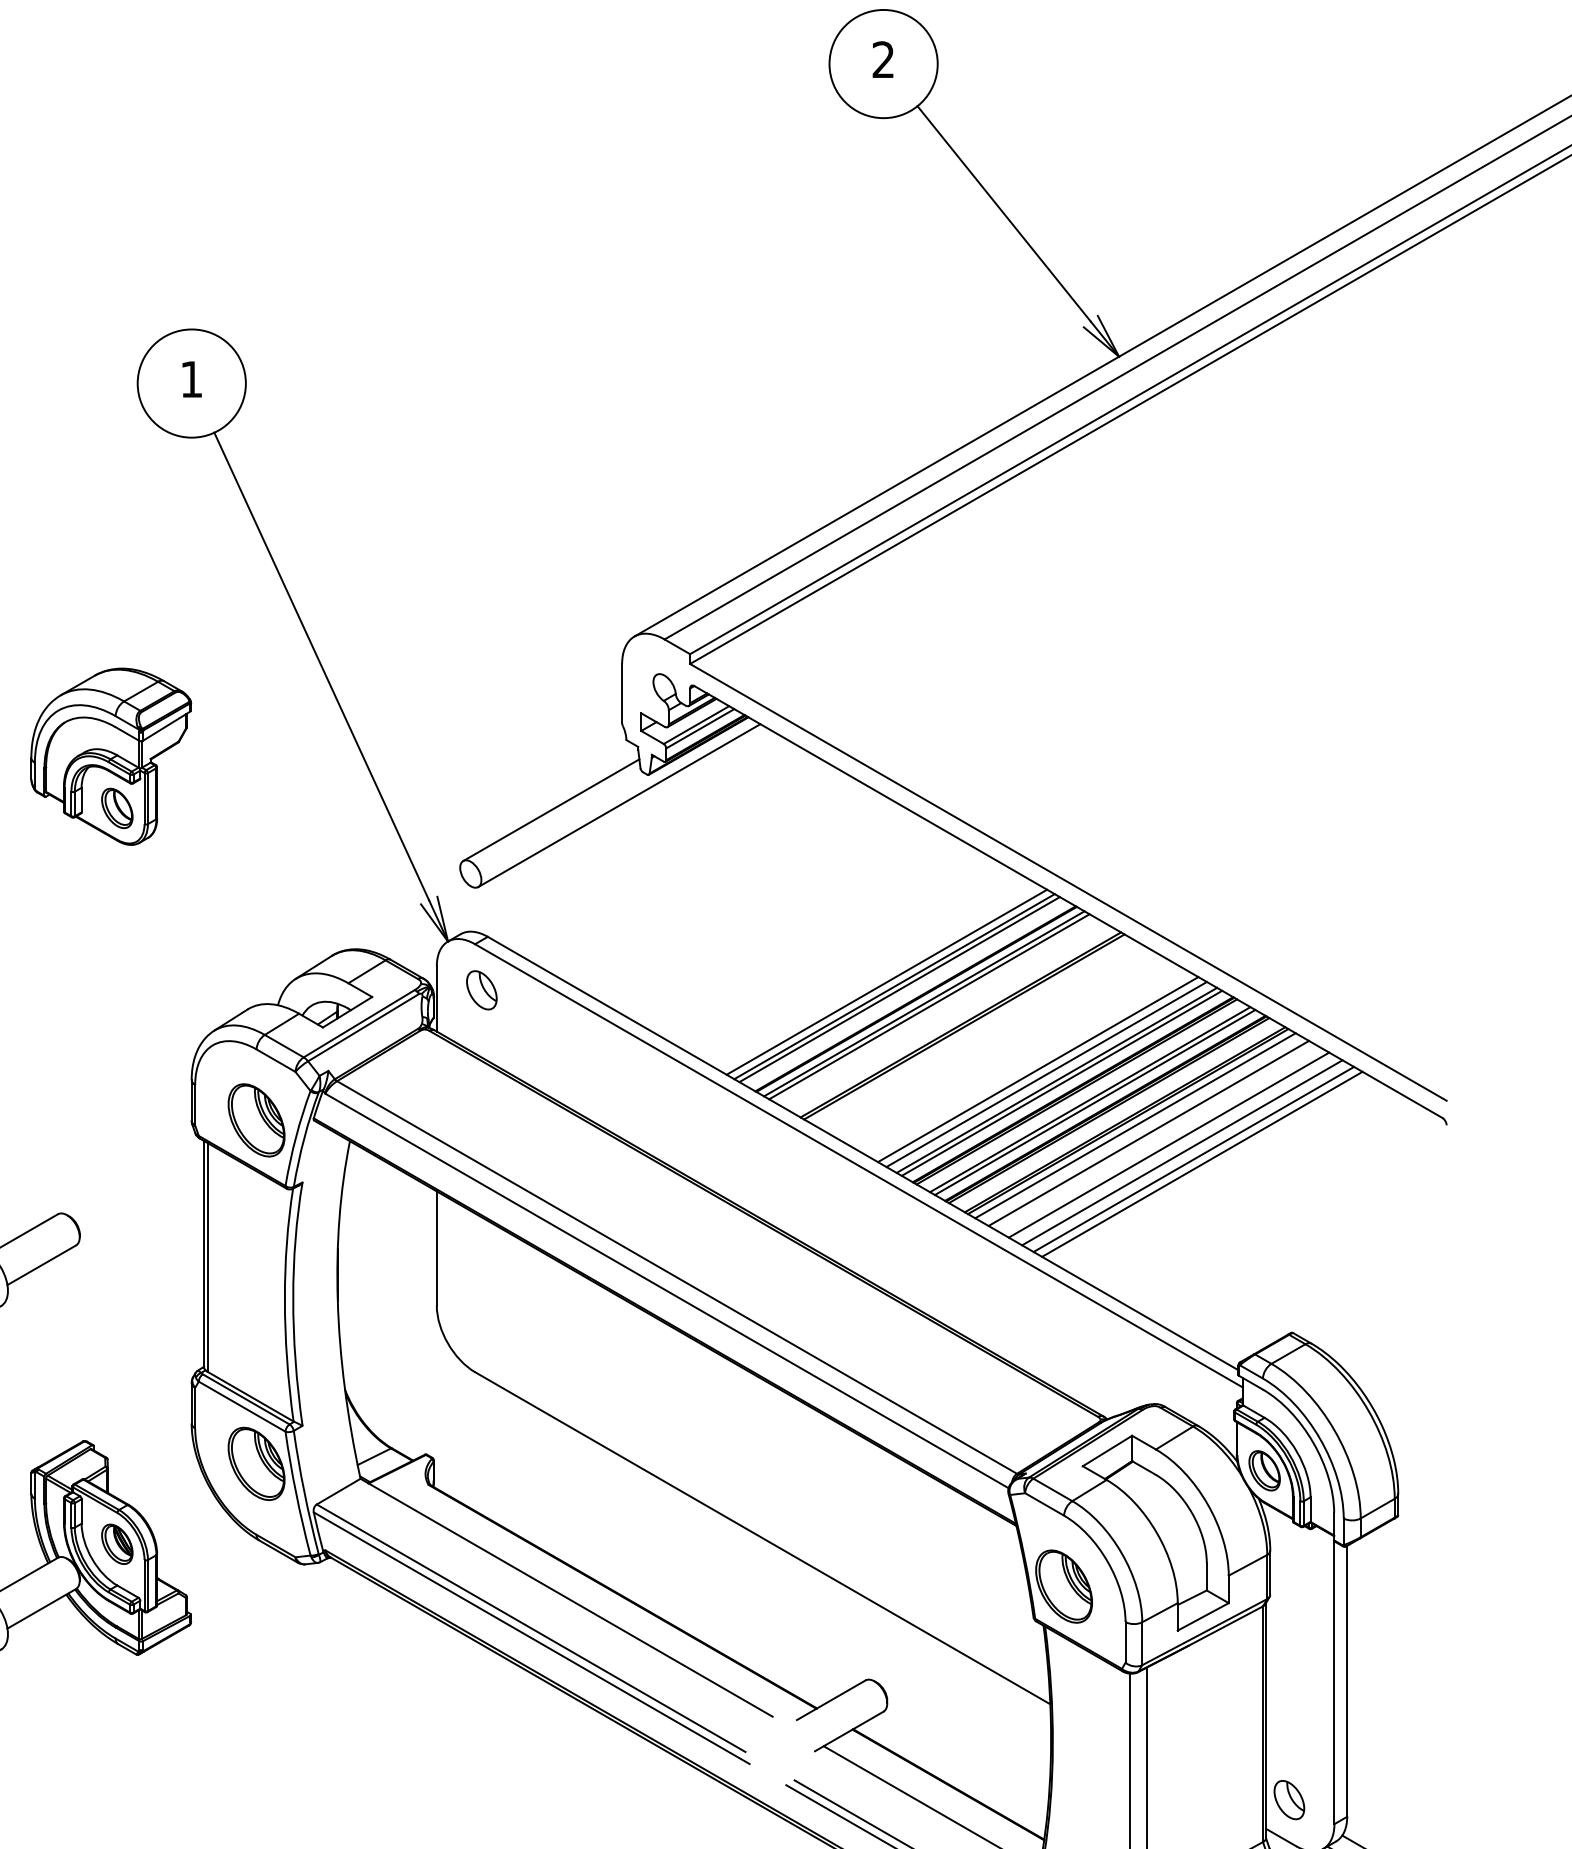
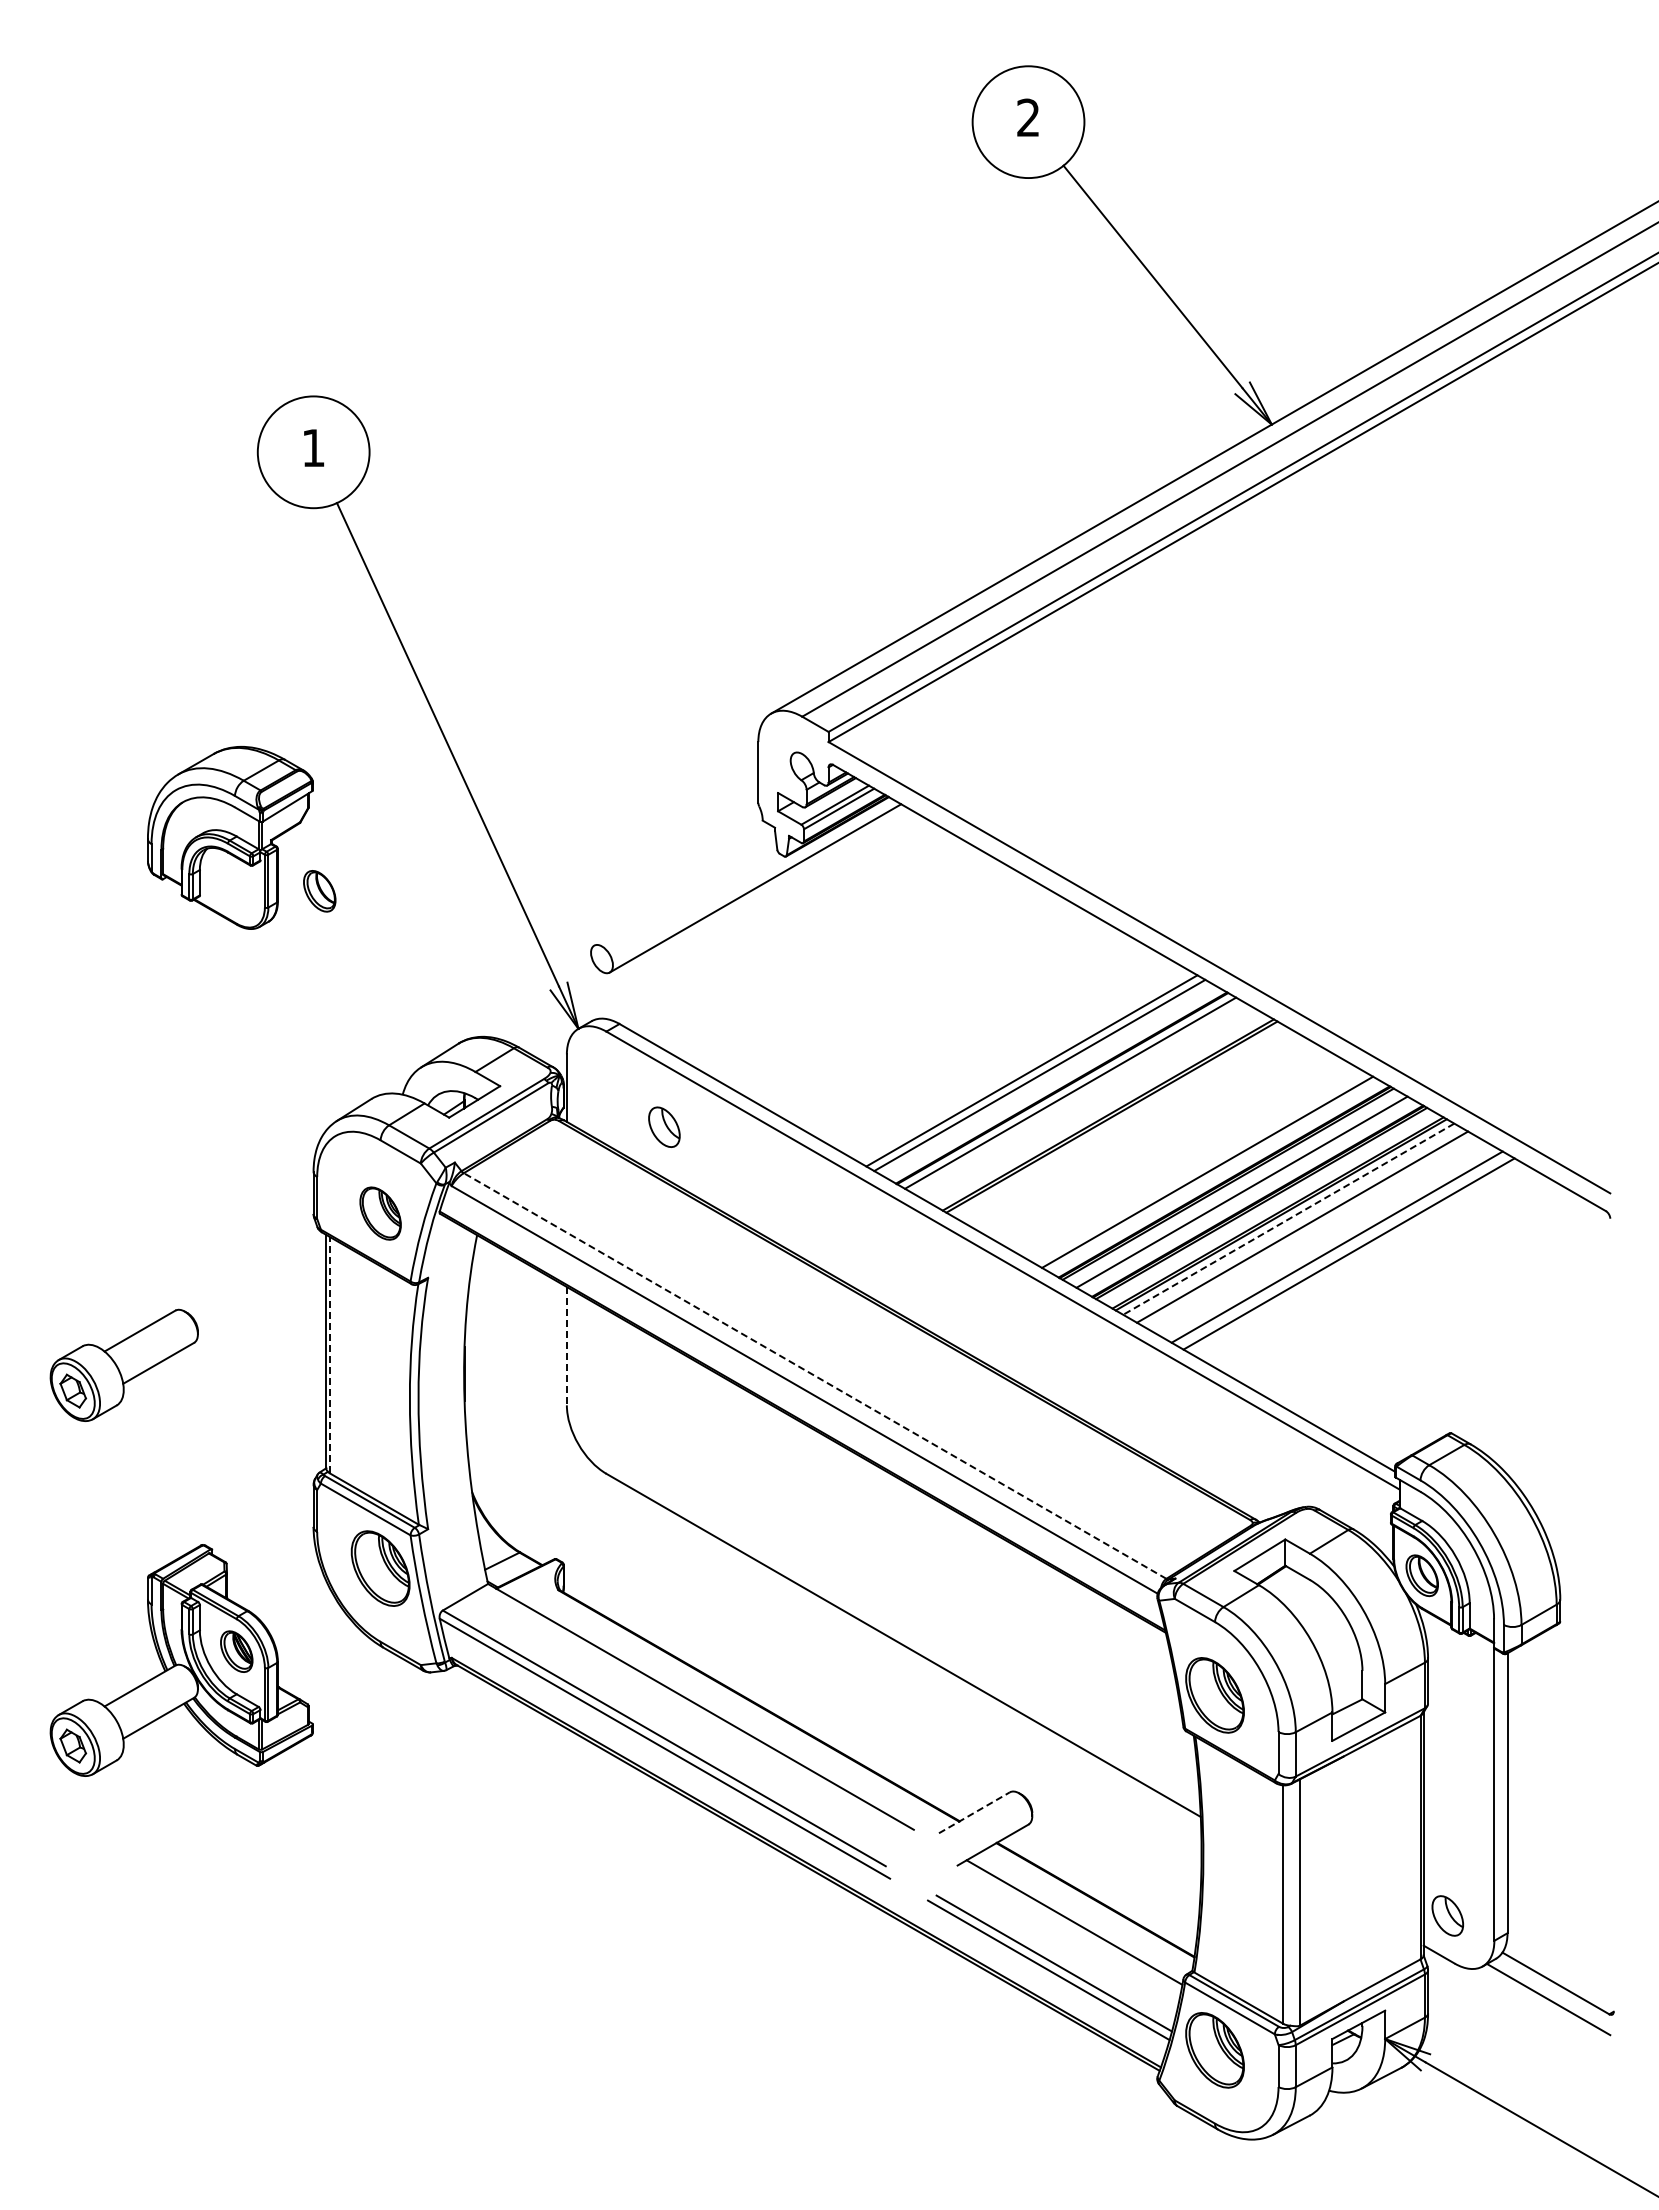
part: (117, 808) -> (319, 891), moved
line: (551, 809) -> (685, 892), removed
part: (481, 989) -> (664, 1126), moved
line: (899, 989) -> (1044, 1078), removed
line: (929, 1006) -> (1075, 1095), removed
line: (1037, 1068) -> (1187, 1160), removed
line: (1046, 1073) -> (1196, 1165), removed
line: (1061, 1082) -> (1212, 1174), removed
line: (1094, 1101) -> (1246, 1194), removed
part: (256, 1120) -> (380, 1213), size x0.7
line: (1135, 1126) -> (1288, 1219), solid -> dashed
line: (1168, 1144) -> (1322, 1238), removed
line: (1201, 1163) -> (1357, 1258), removed
line: (436, 1248) -> (566, 1346), solid -> dashed
line: (208, 1256) -> (330, 1354), solid -> dashed
line: (677, 1277) -> (815, 1376), solid -> dashed
line: (831, 1699) -> (974, 1812), solid -> dashed

